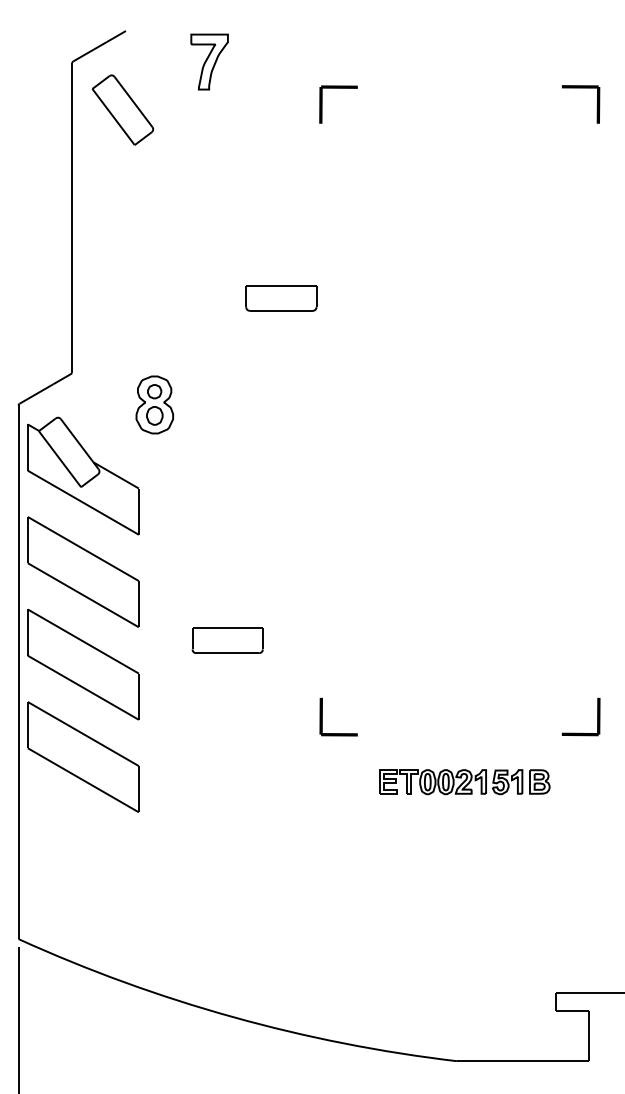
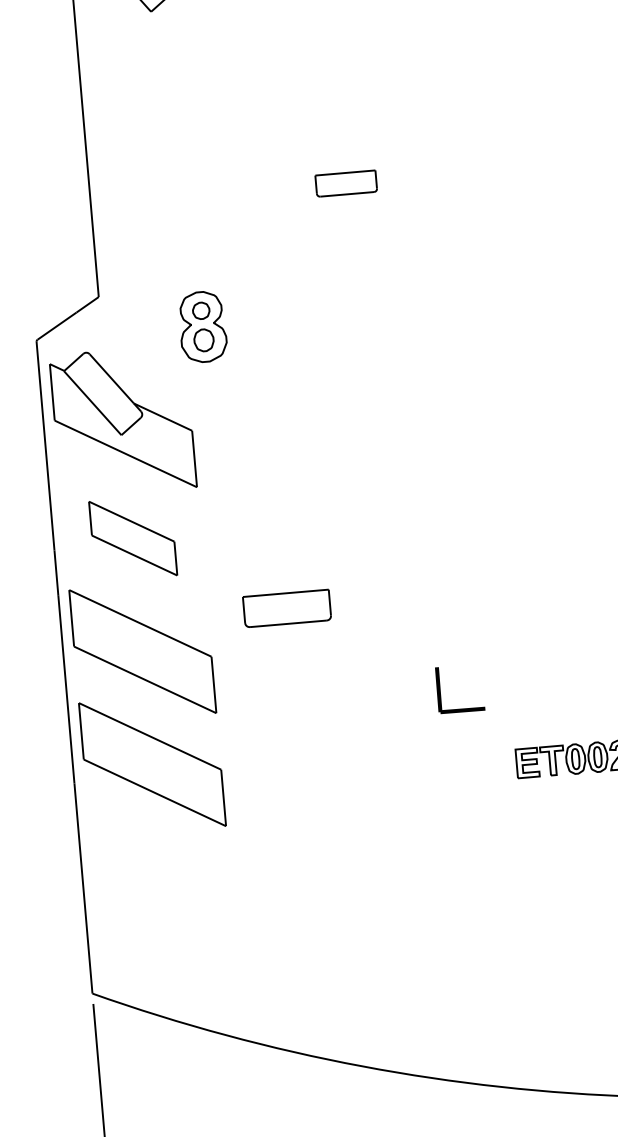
part: (281, 298) -> (346, 183), size x0.7
part: (83, 571) -> (133, 537), size x0.6
part: (227, 640) -> (286, 608), moved

